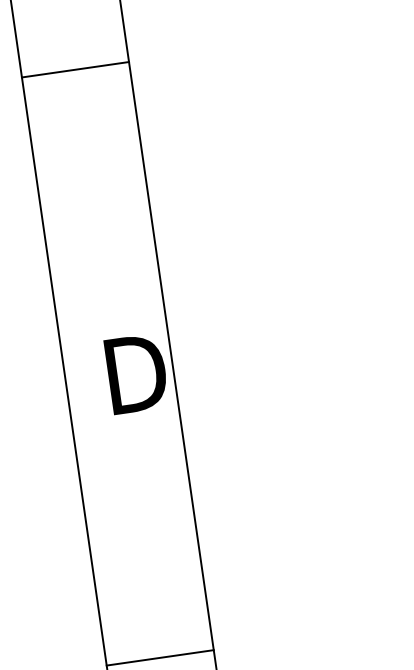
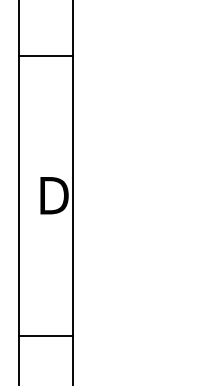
line: (74, 69) -> (45, 55), moved

